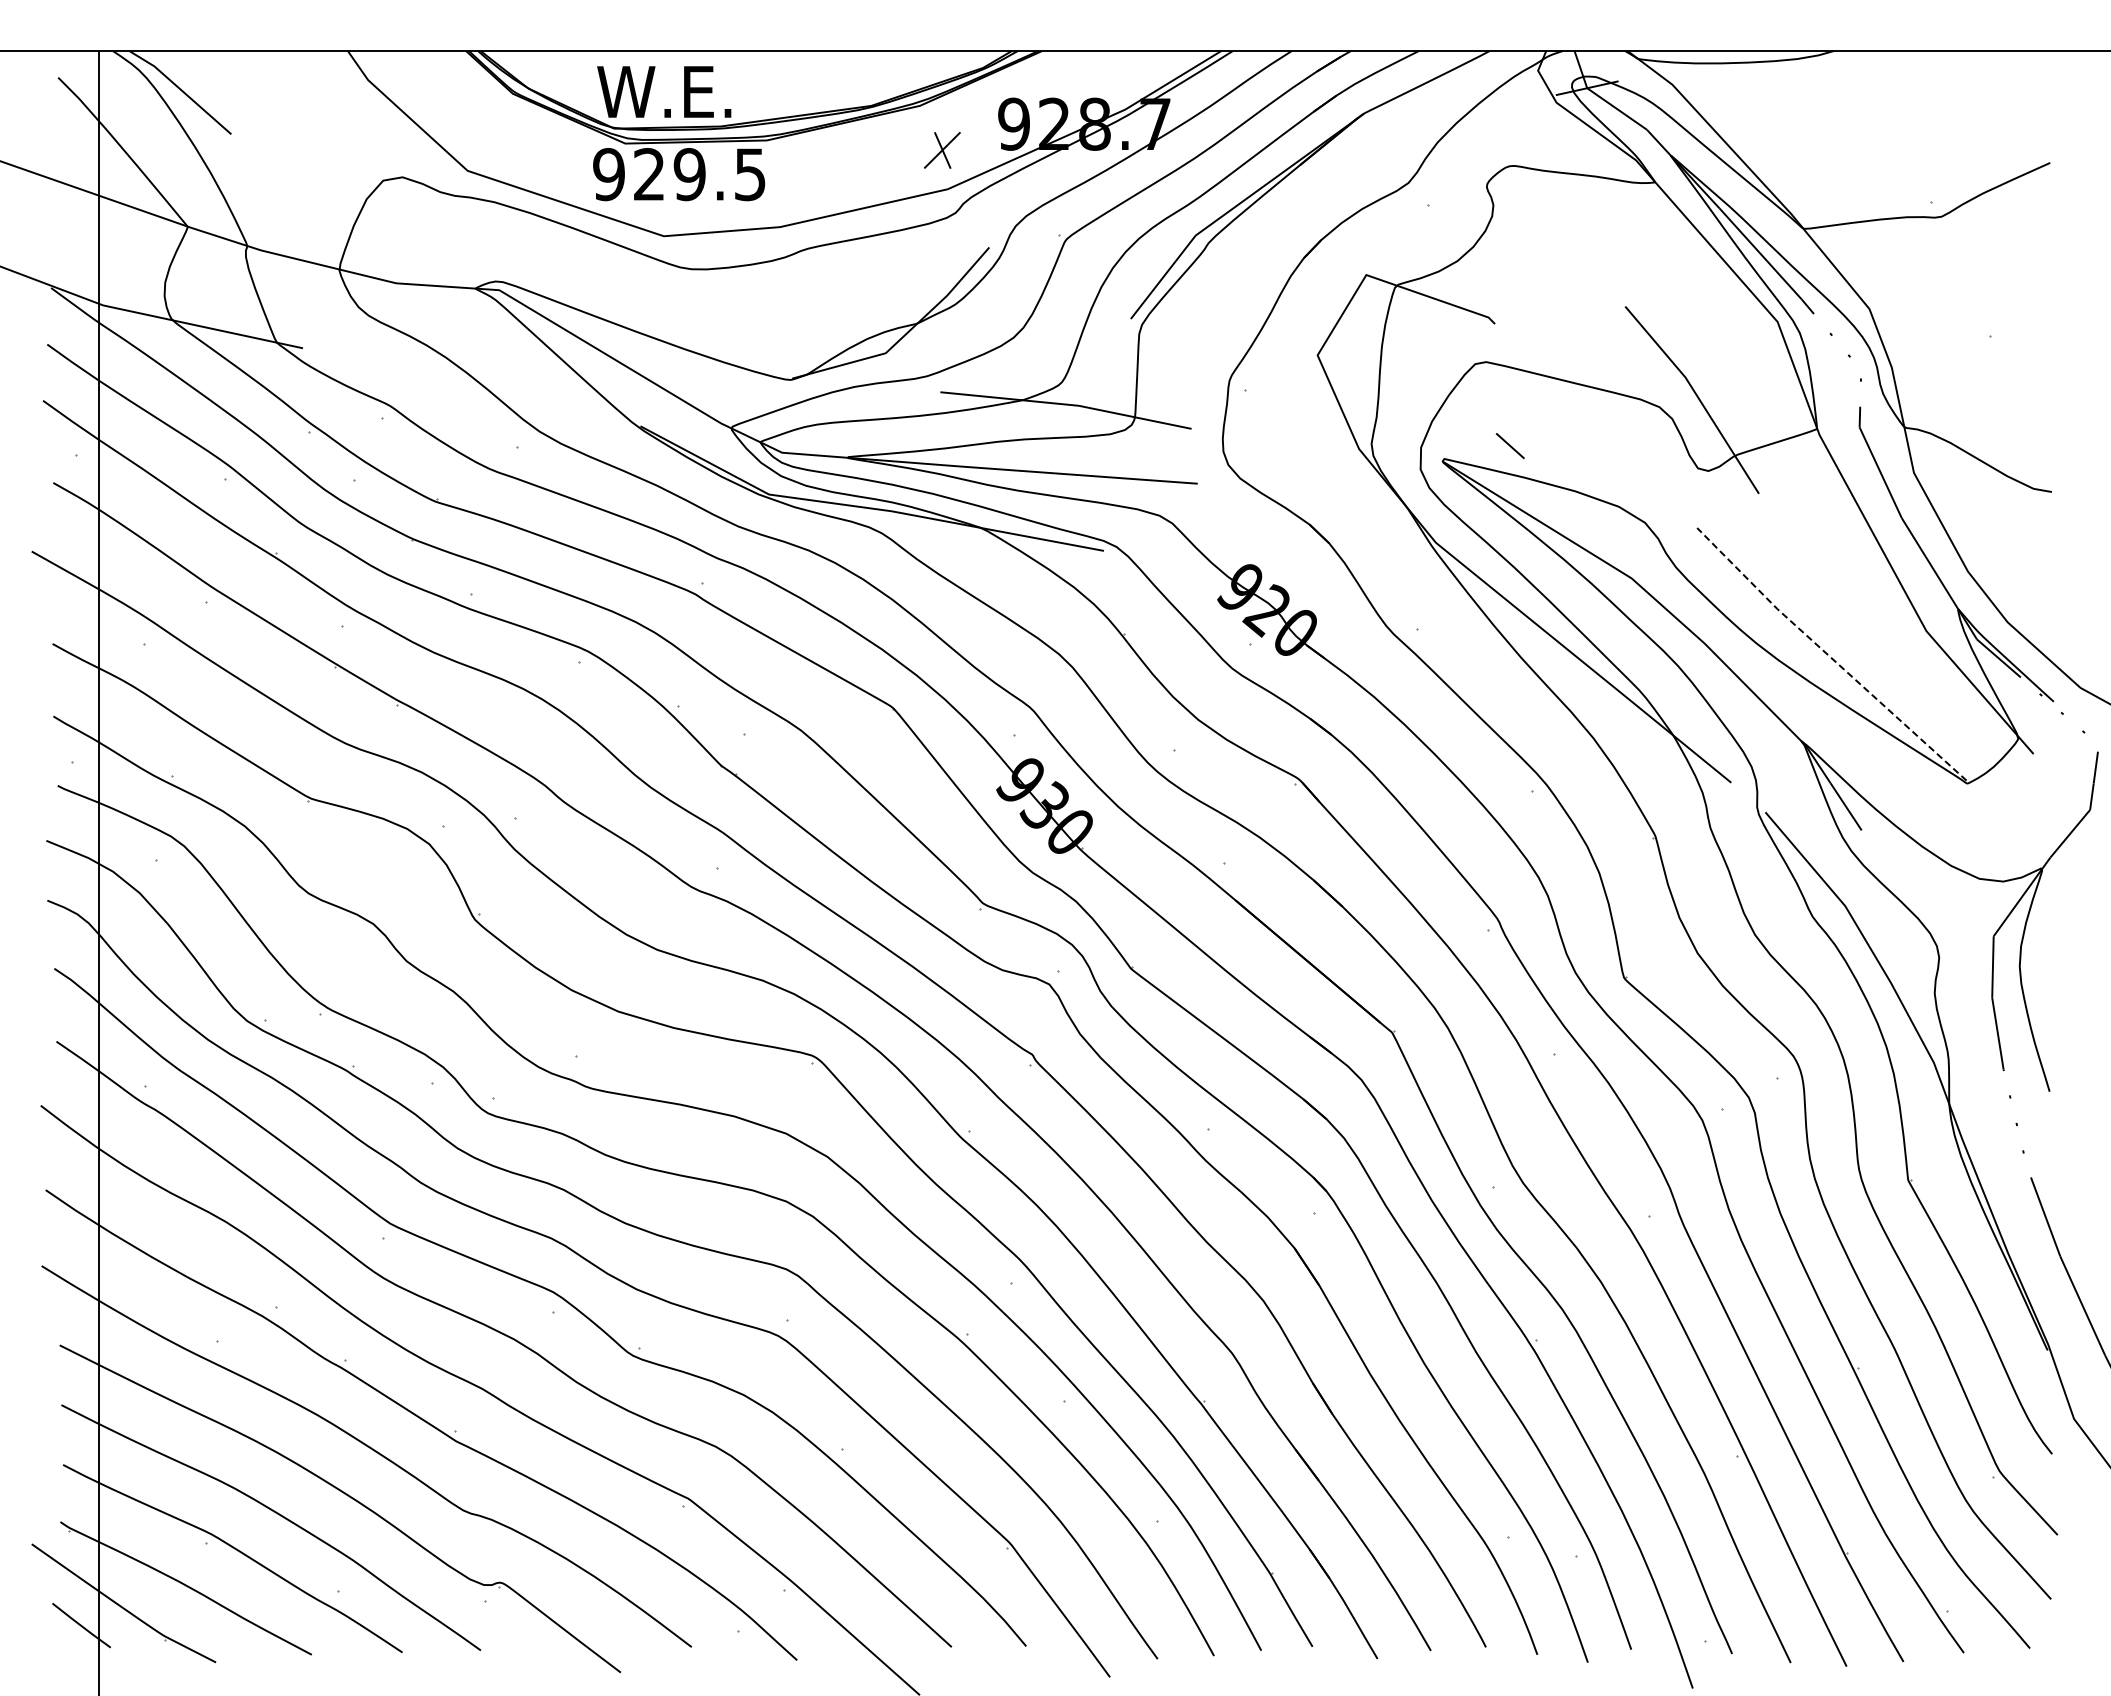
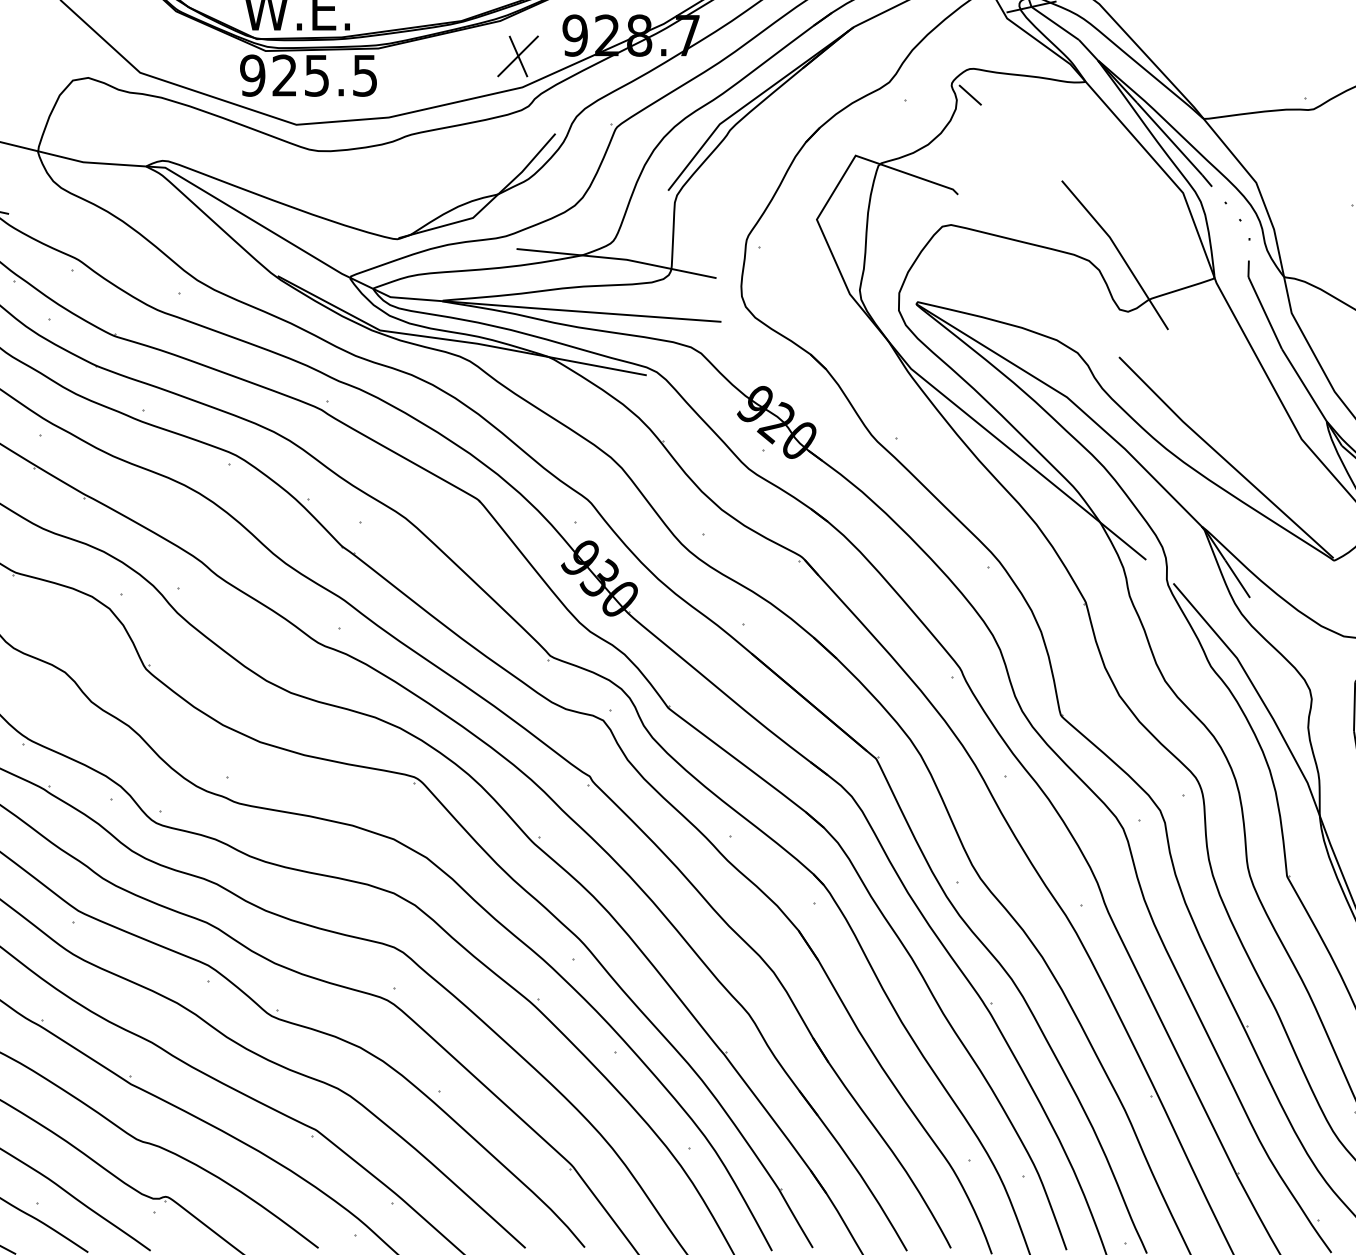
part: (942, 150) -> (518, 56), size x1.43
text: (689, 174) -> (316, 75), 929.5 -> 925.5
line: (1510, 446) -> (970, 95), moved
line: (1829, 655) -> (1224, 458), dashed -> solid

